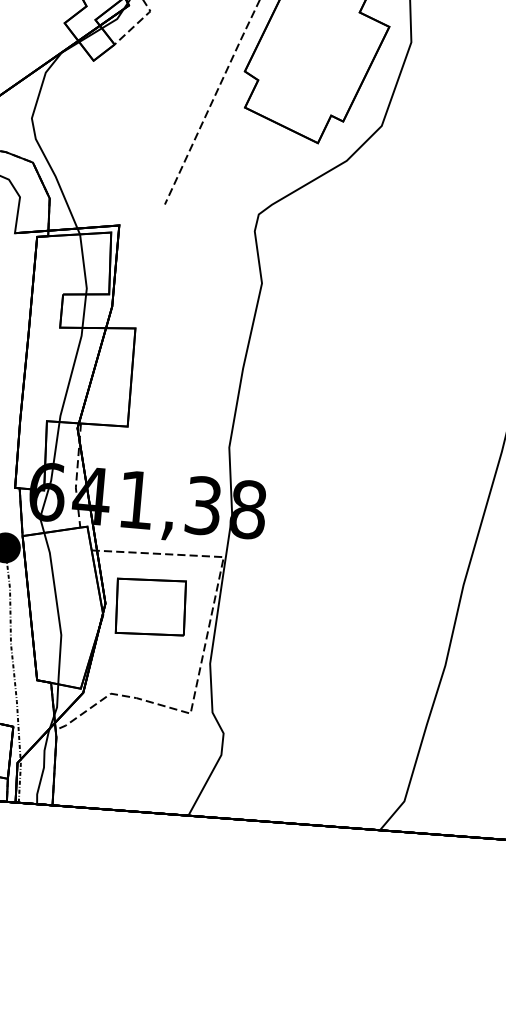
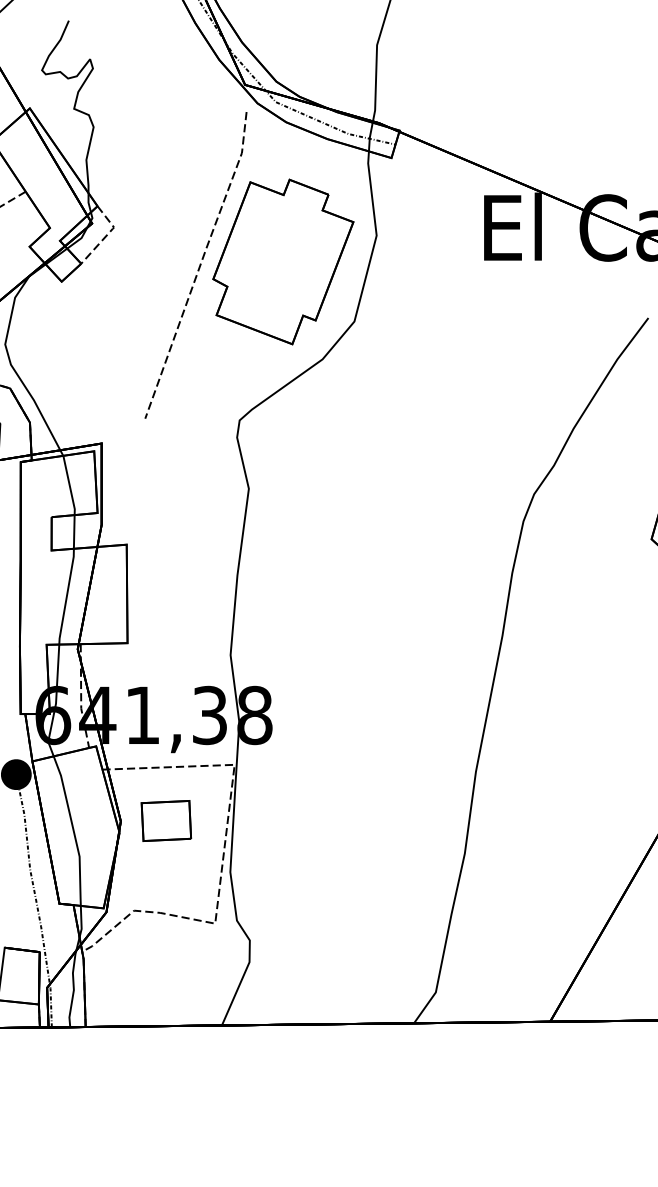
part: (151, 606) -> (166, 820), size x0.7

